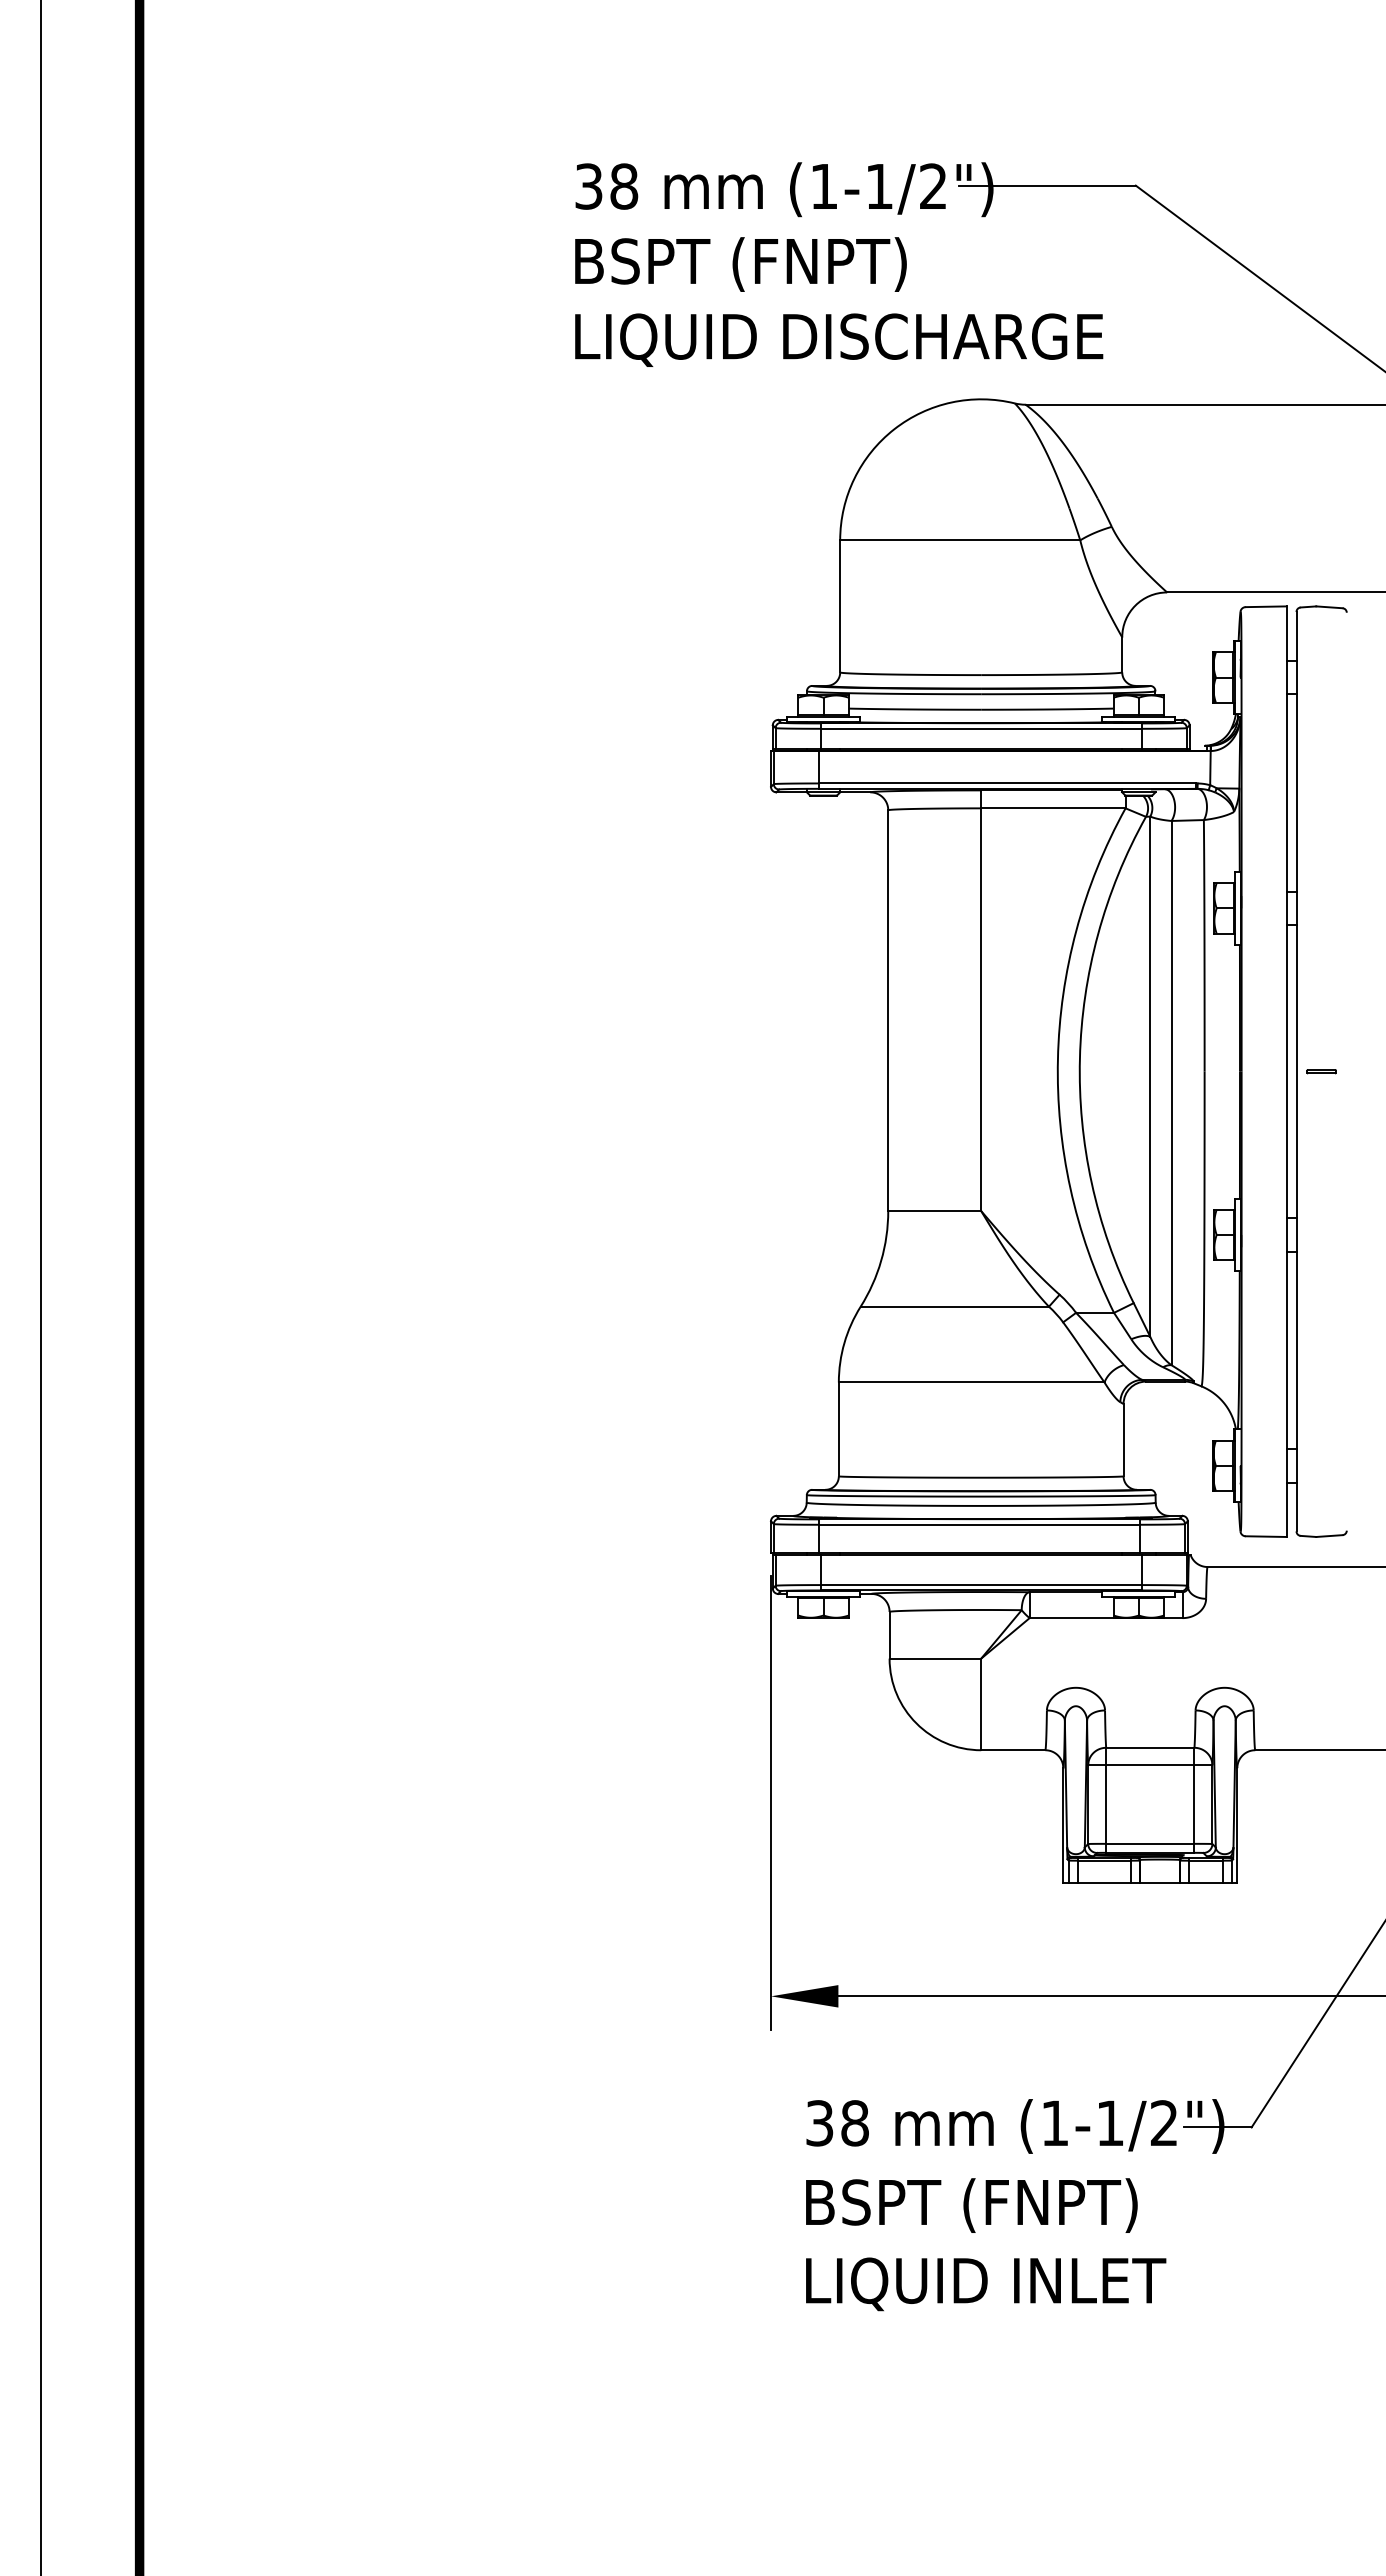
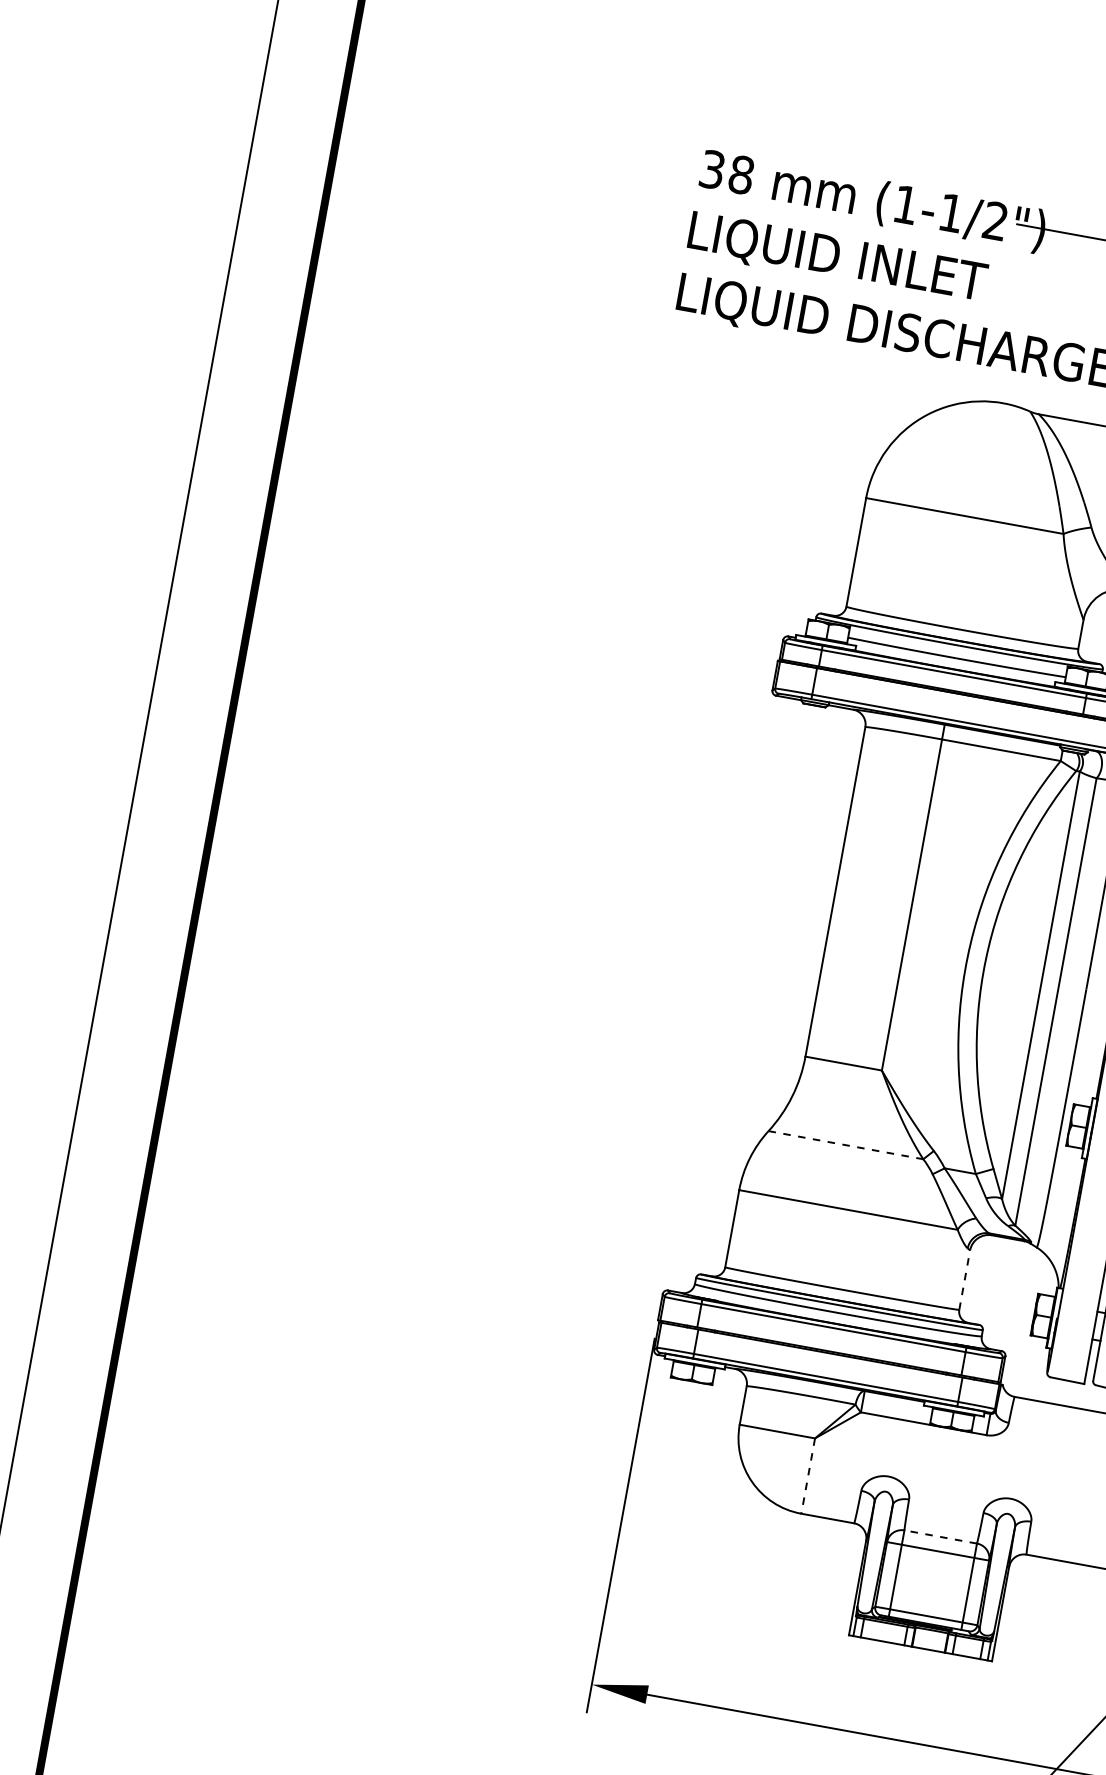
text: (757, 264) -> (839, 258), BSPT (FNPT) -> LIQUID INLET
line: (955, 1306) -> (846, 1145), solid -> dashed
line: (1123, 1439) -> (964, 1279), solid -> dashed
line: (981, 1704) -> (808, 1476), solid -> dashed
line: (1149, 1747) -> (940, 1536), solid -> dashed

